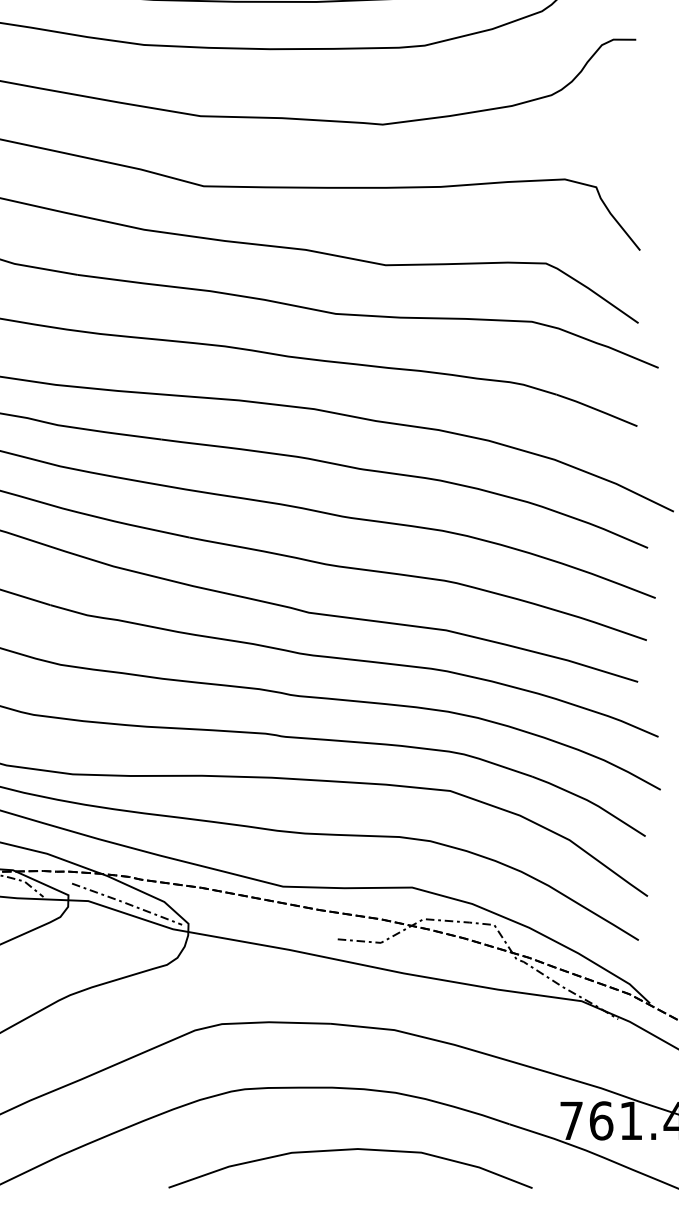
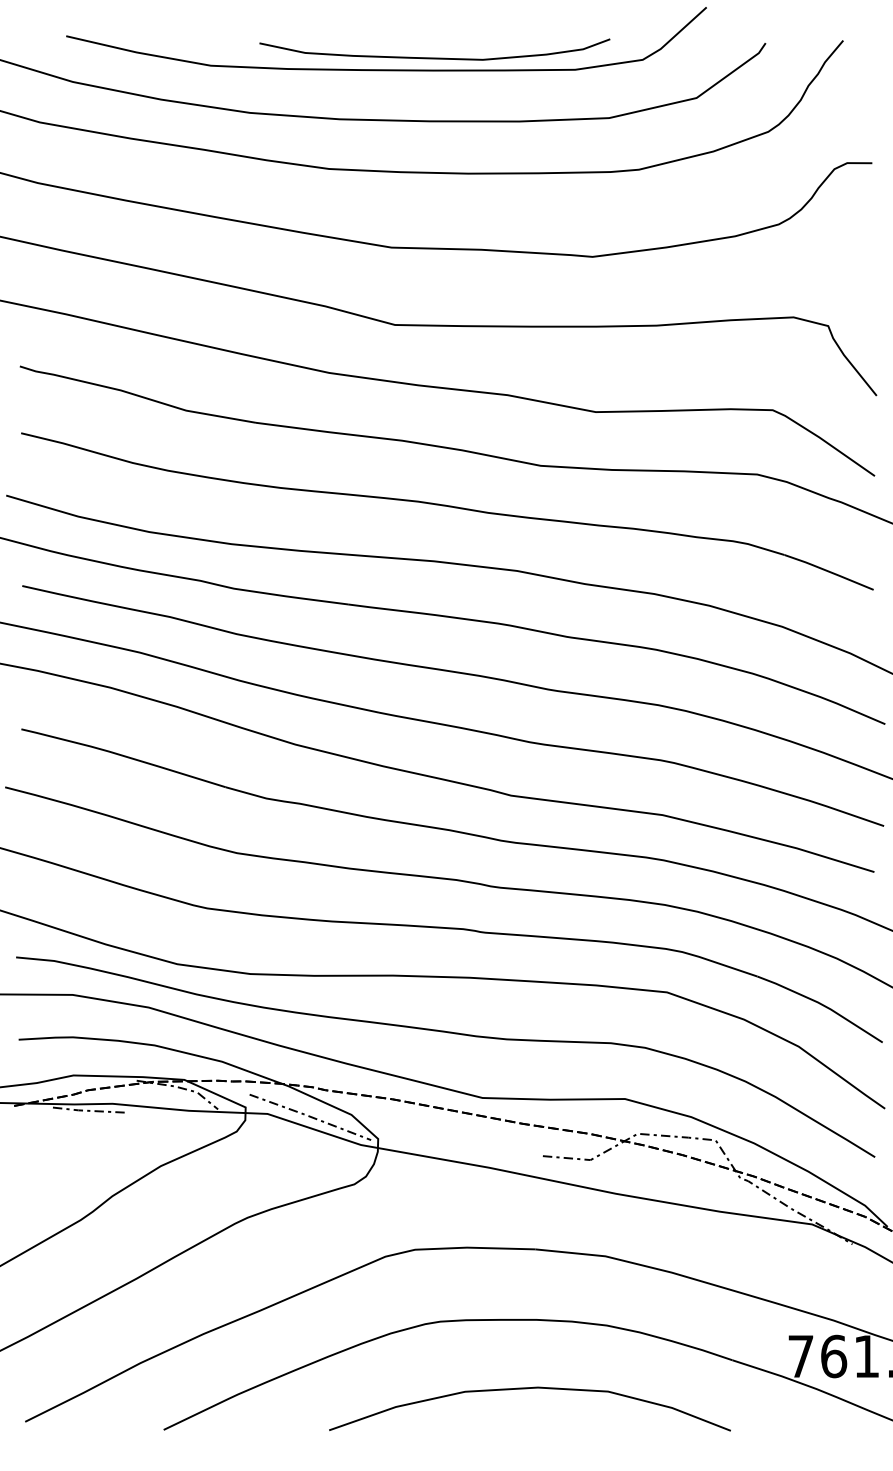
curve: (348, 1150) -> (527, 1389), moved

